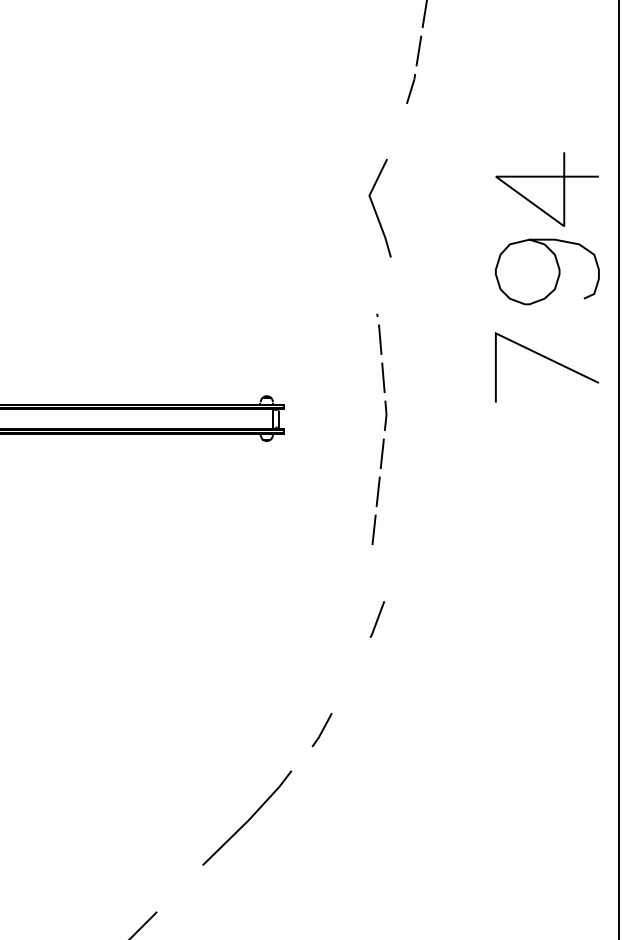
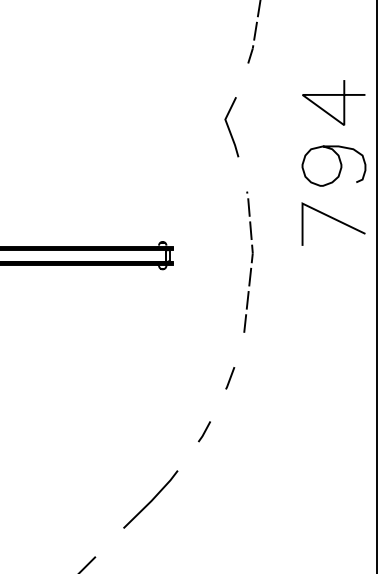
line: (546, 177) -> (333, 95), moved
line: (382, 429) -> (250, 262), moved
line: (322, 729) -> (204, 431), moved

